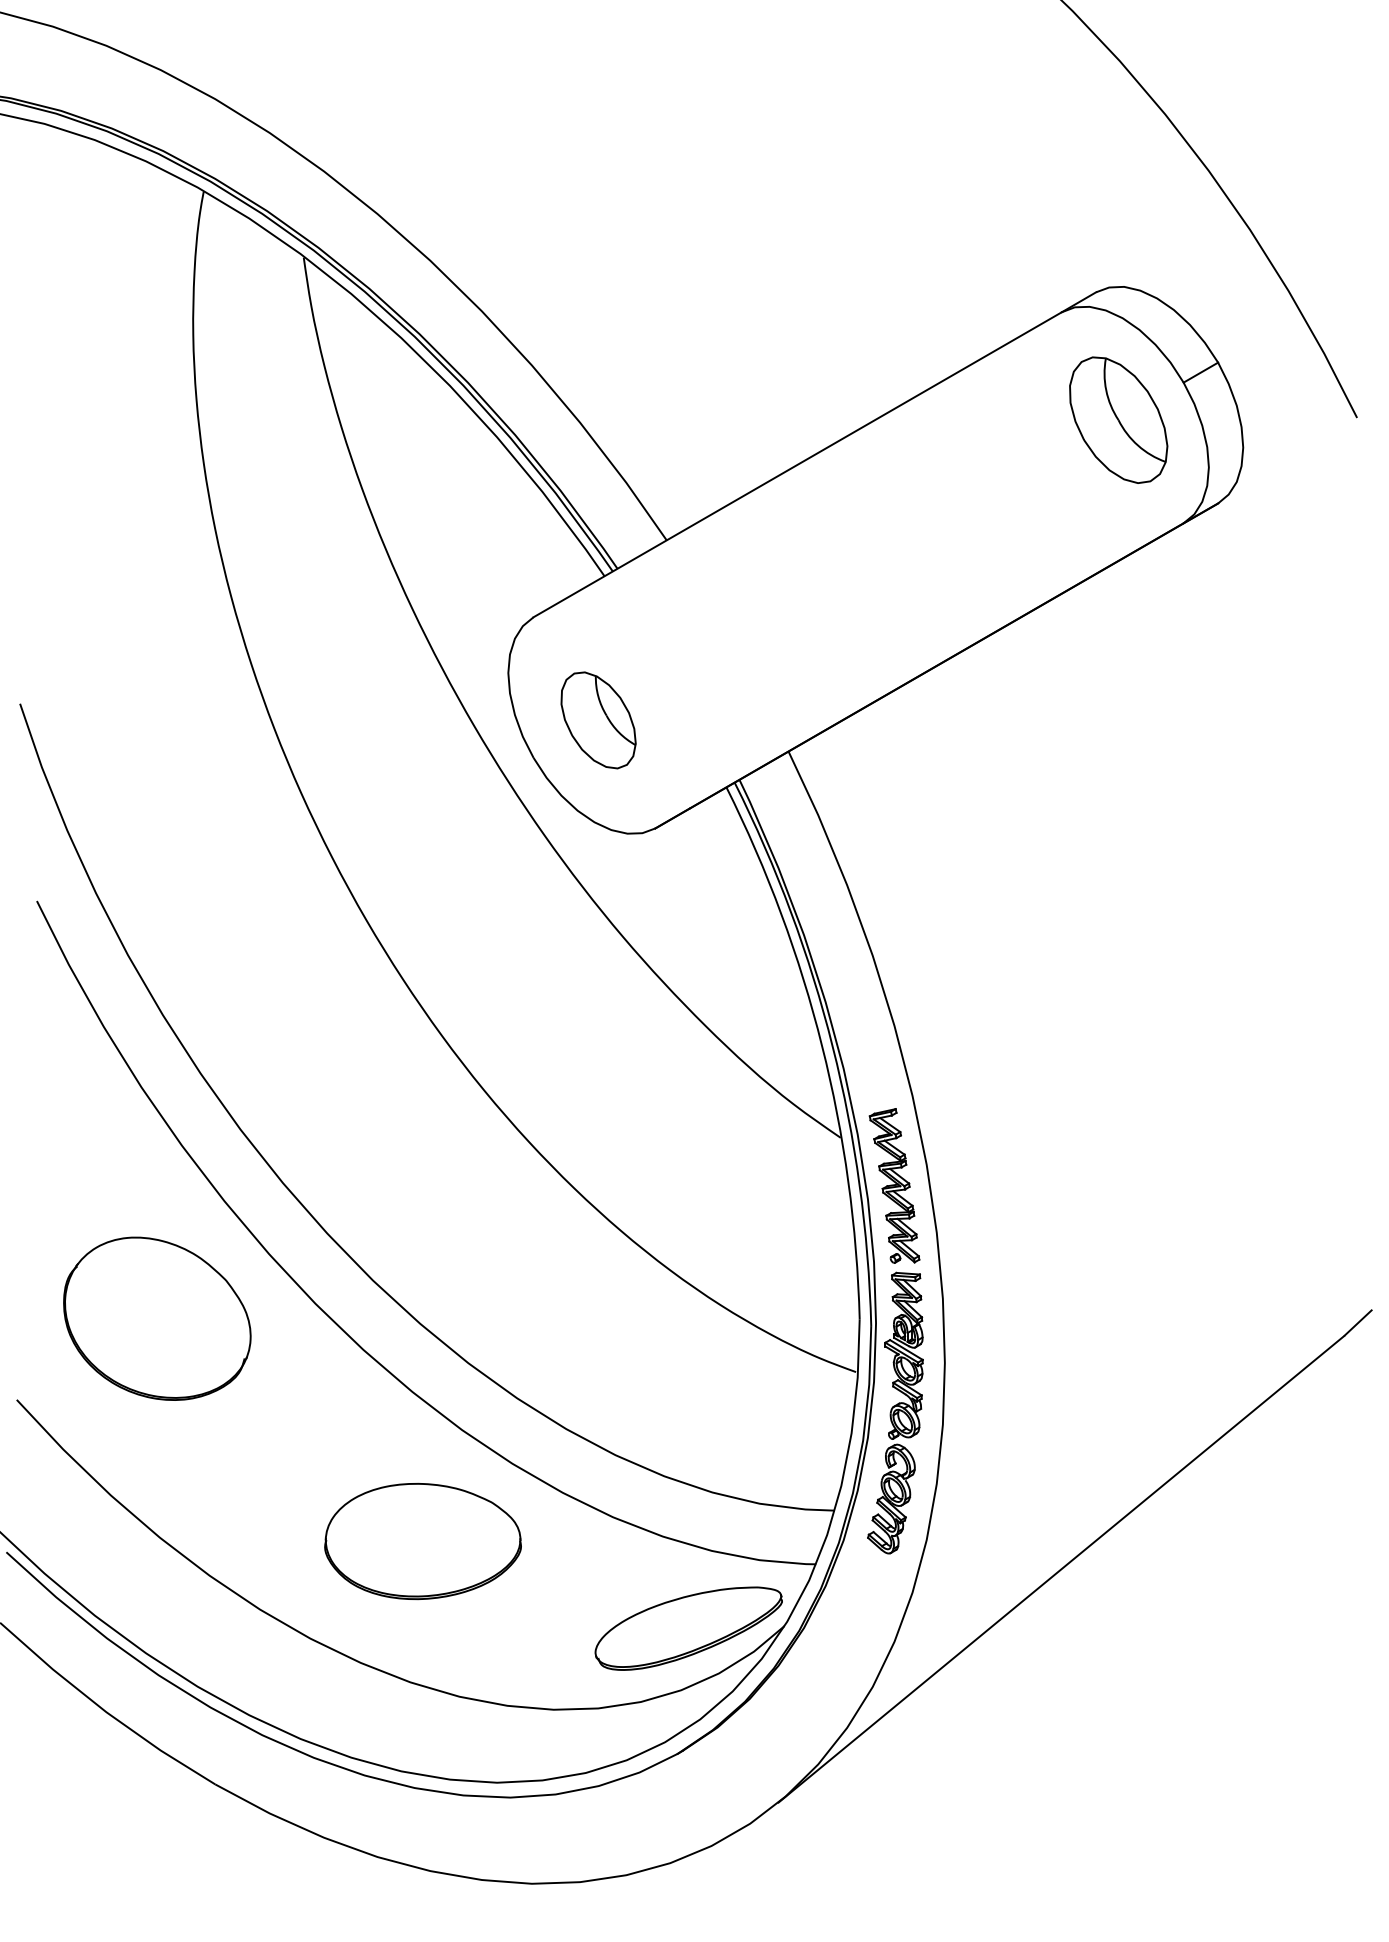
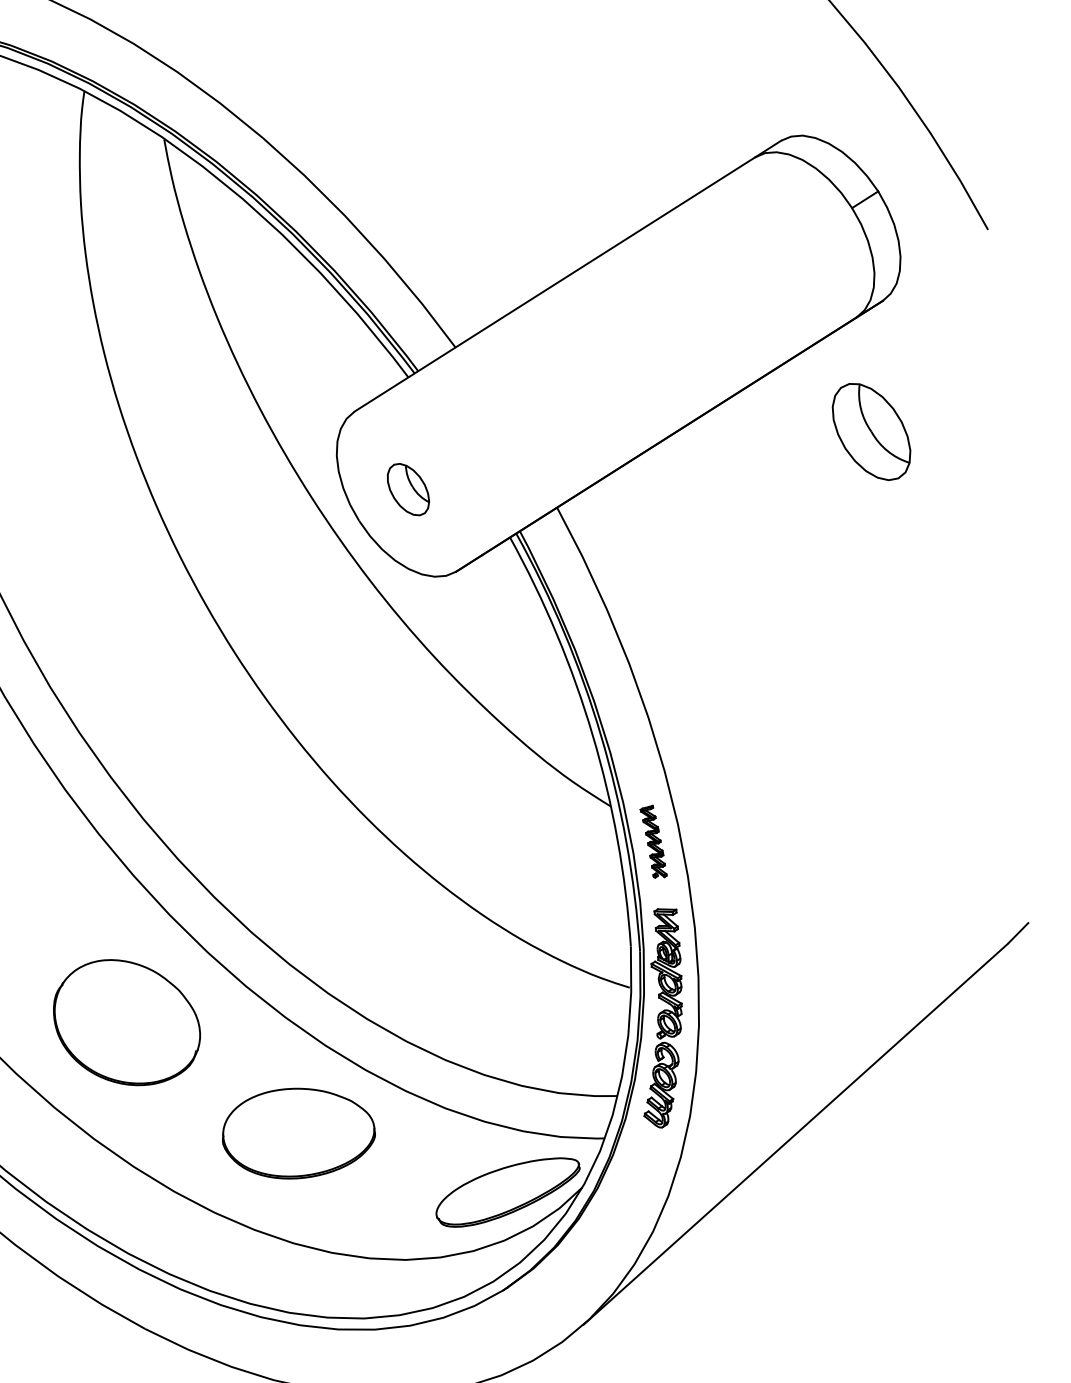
part: (1118, 419) -> (871, 431), moved
part: (598, 720) -> (408, 489), size x0.7
part: (894, 1185) -> (653, 841), size x0.6
part: (157, 1318) -> (127, 1022), moved

